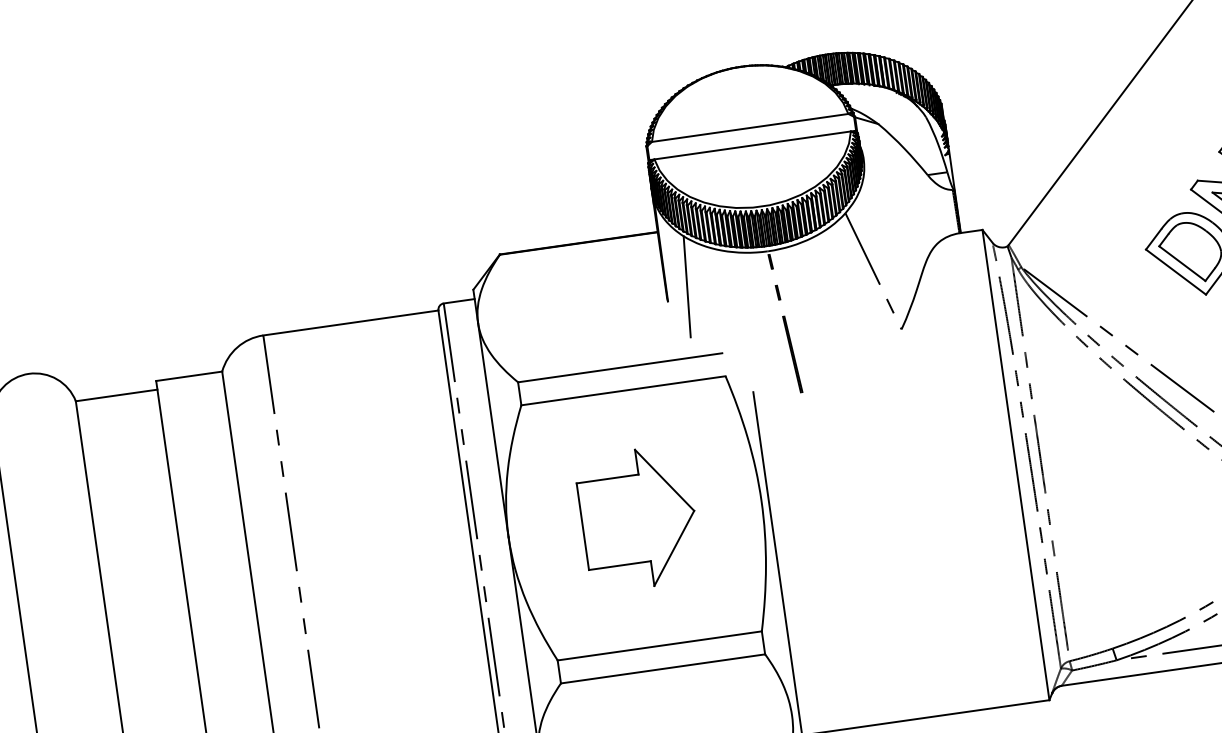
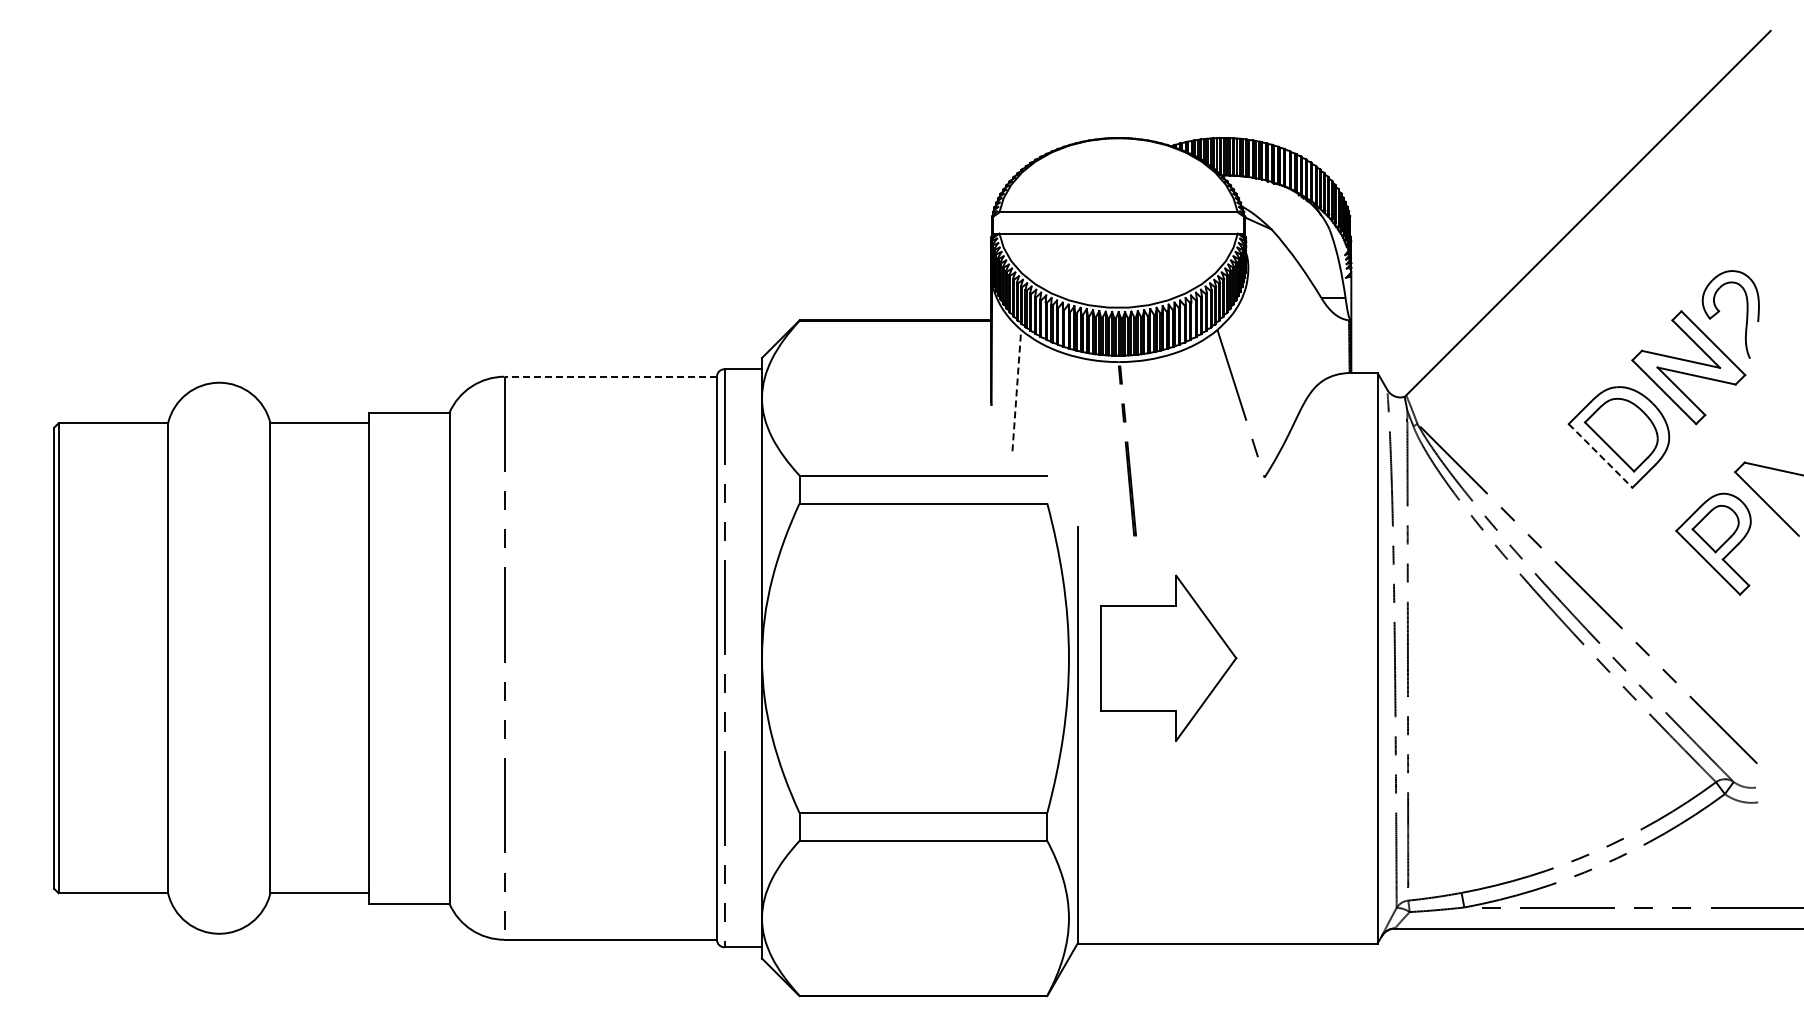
line: (1175, 272) -> (1600, 456), solid -> dashed
line: (686, 286) -> (1016, 390), solid -> dashed
line: (350, 322) -> (610, 376), solid -> dashed
part: (638, 518) -> (1168, 657), moved

